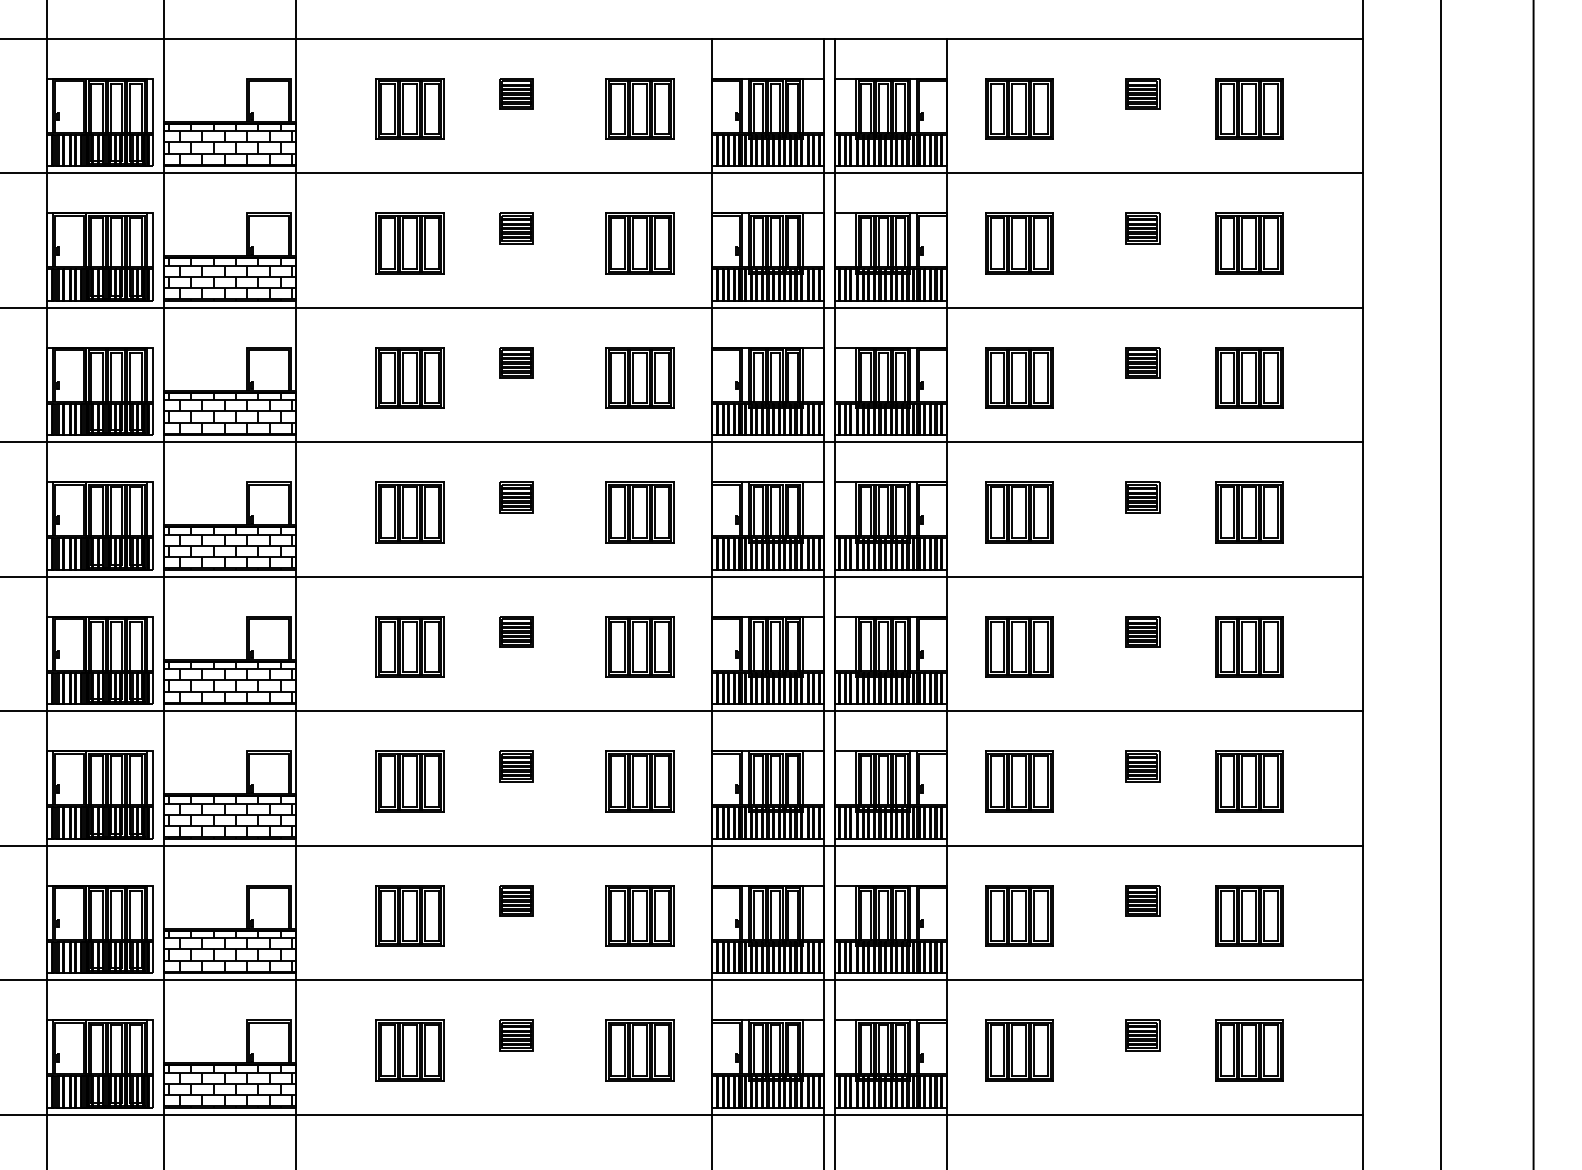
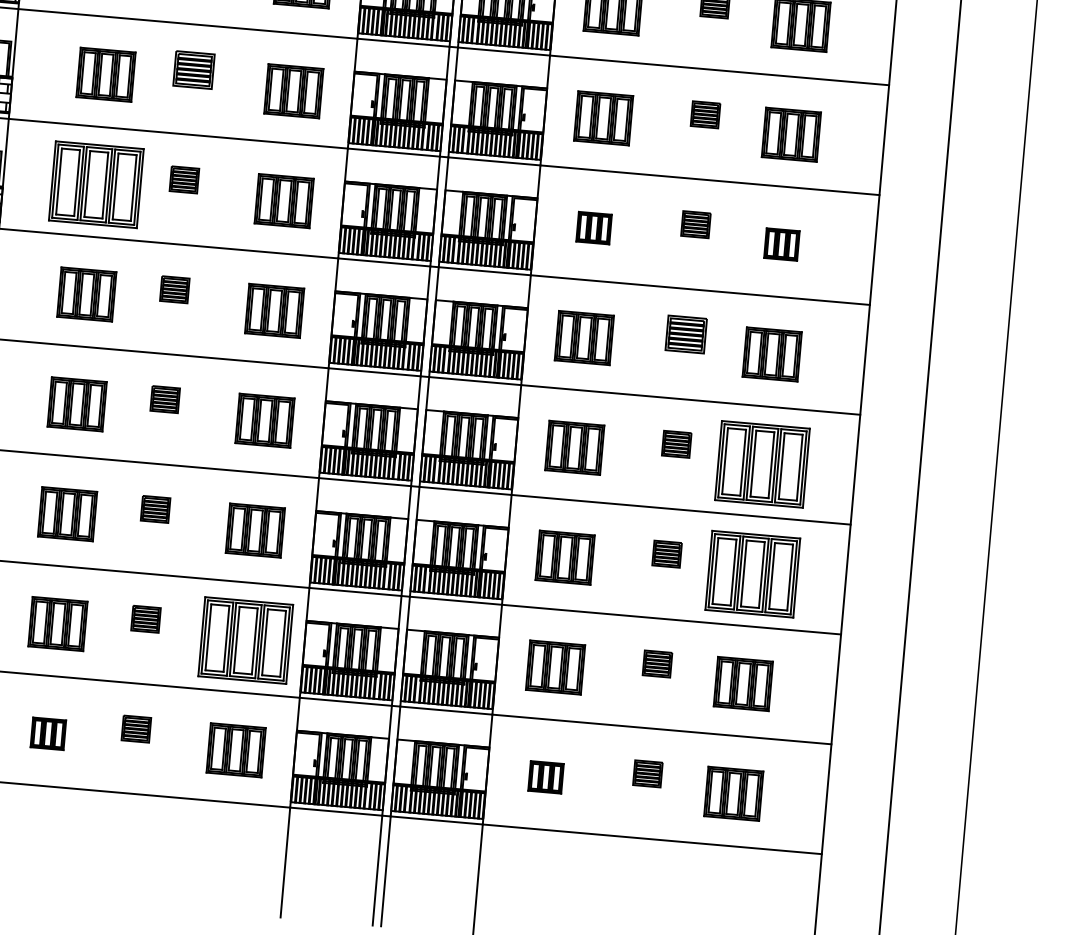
part: (516, 228) -> (194, 70), size x1.4
part: (409, 377) -> (96, 184), size x1.6
part: (1019, 377) -> (594, 227), size x0.6
part: (1249, 377) -> (782, 244), size x0.6
part: (1142, 497) -> (686, 334), size x1.4
part: (1249, 646) -> (762, 463), size x1.6
part: (1249, 781) -> (753, 574), size x1.6
part: (639, 915) -> (245, 639), size x1.6
part: (409, 1050) -> (48, 733), size x0.6
part: (1019, 1050) -> (546, 777), size x0.6

